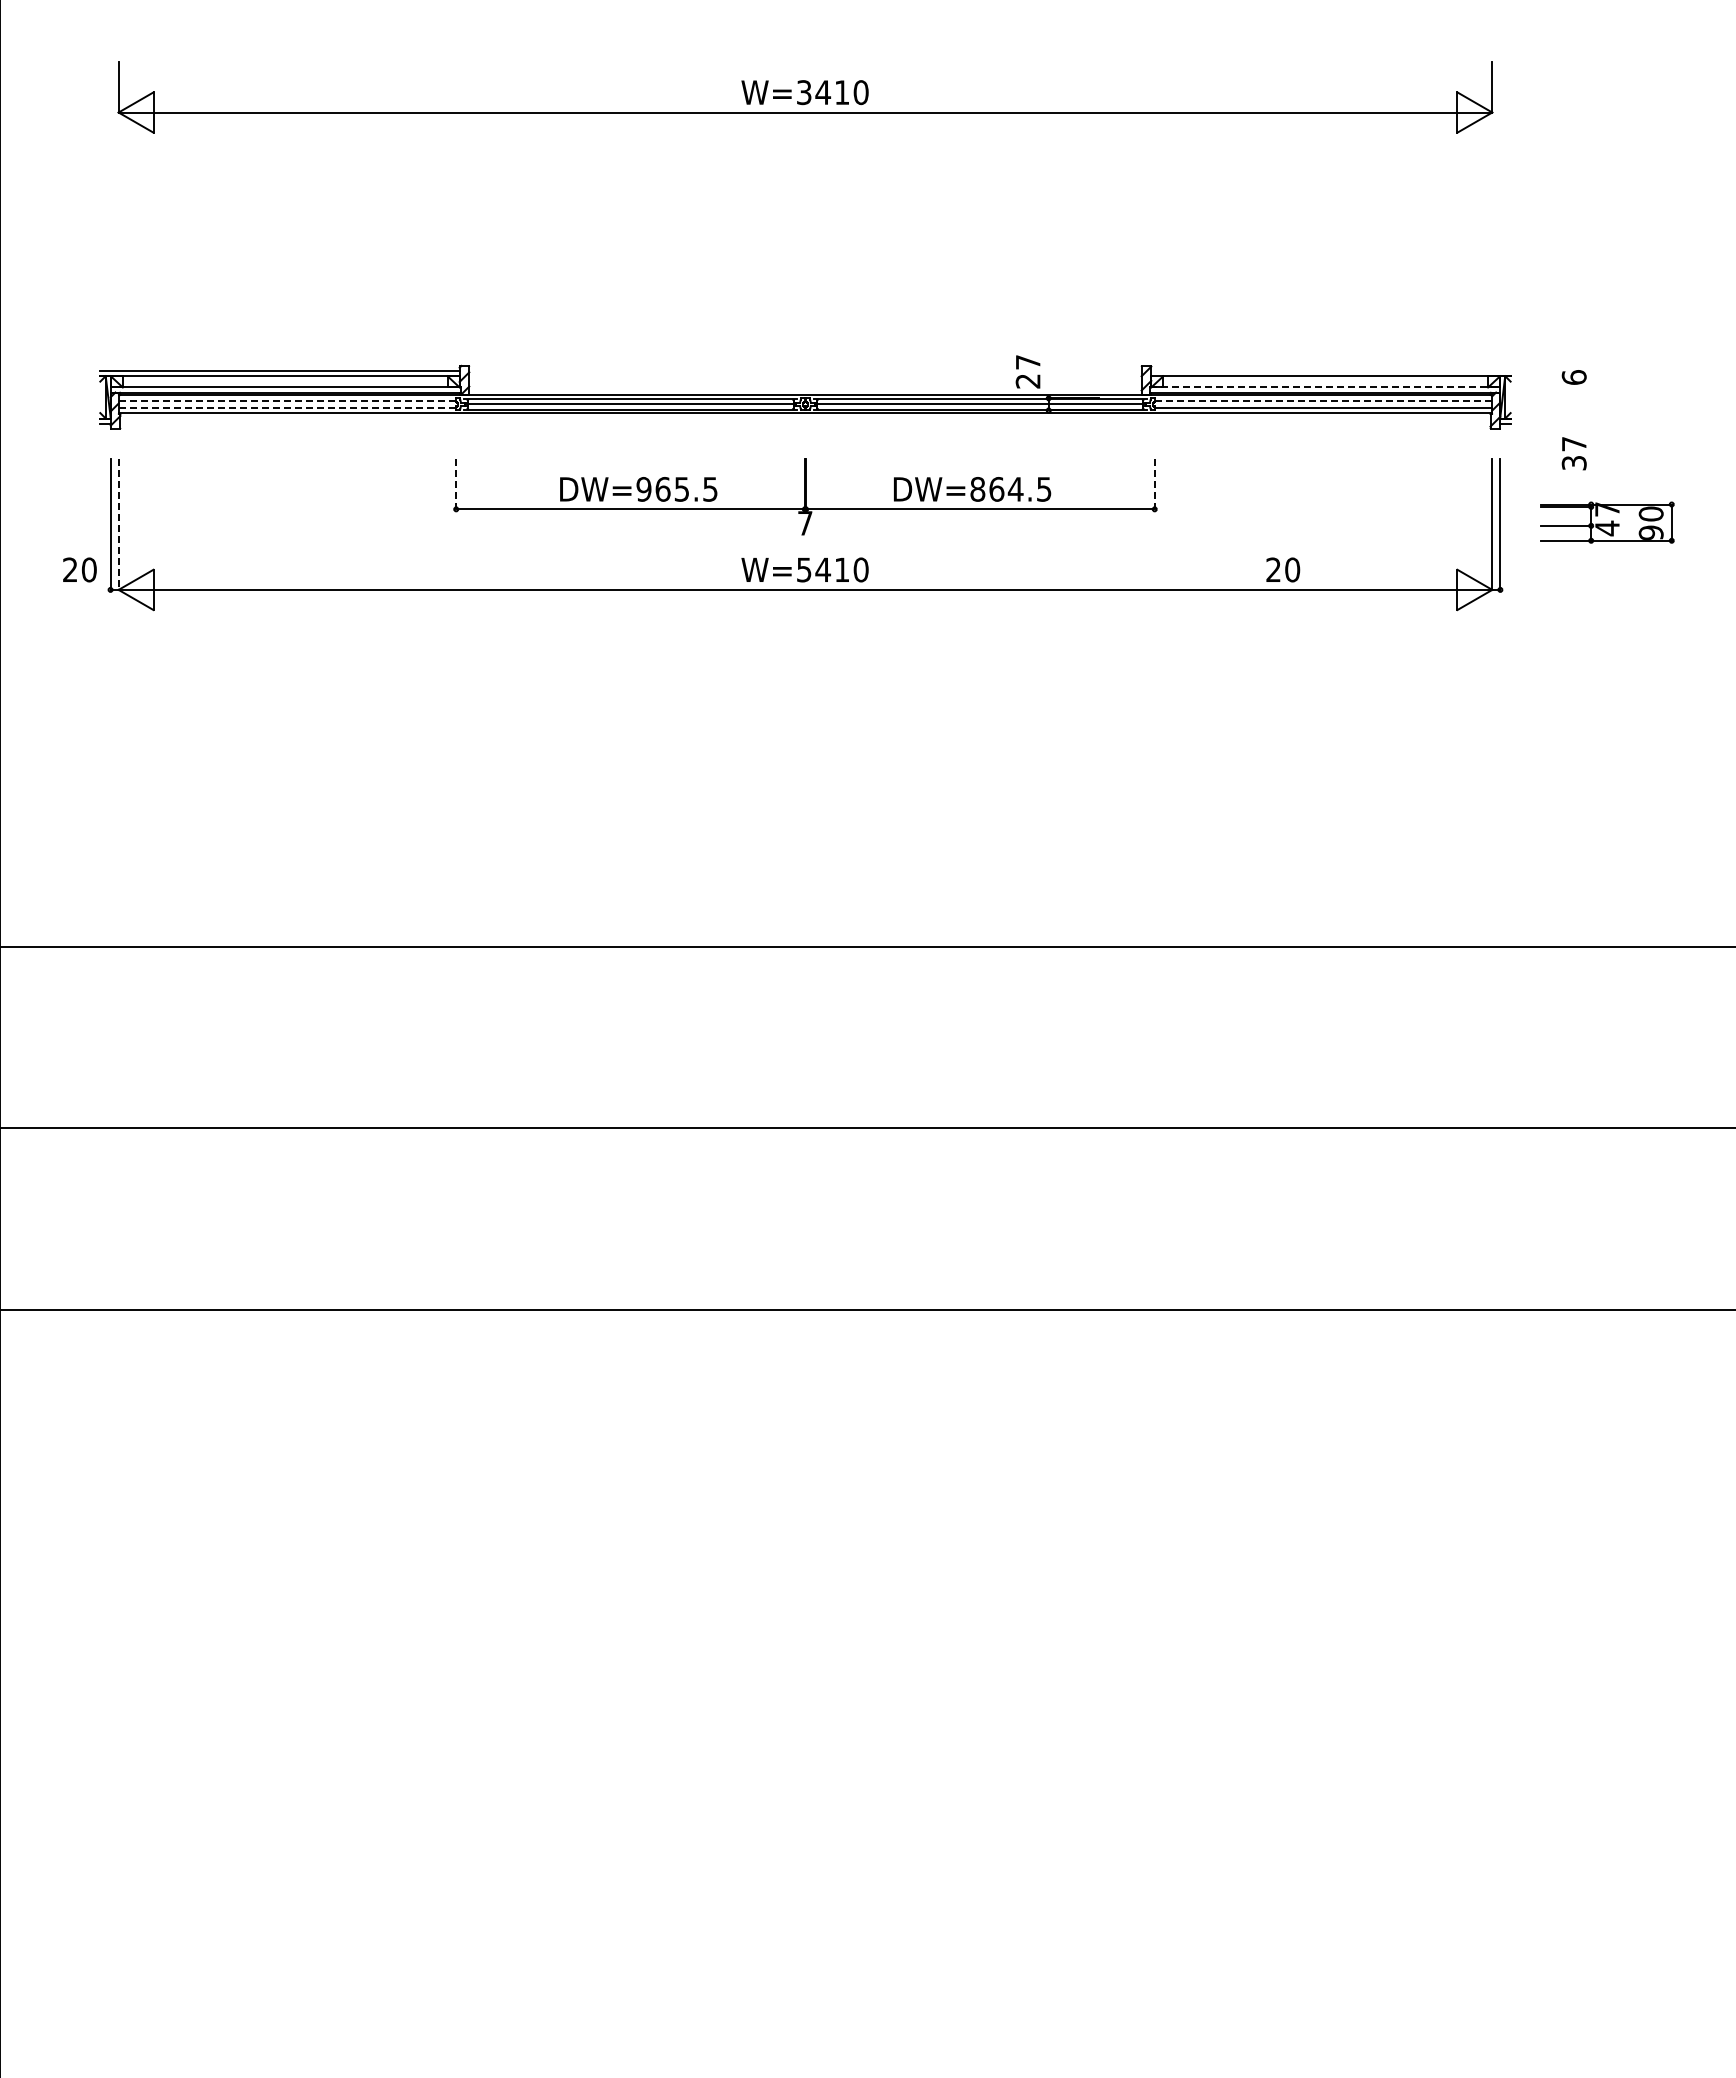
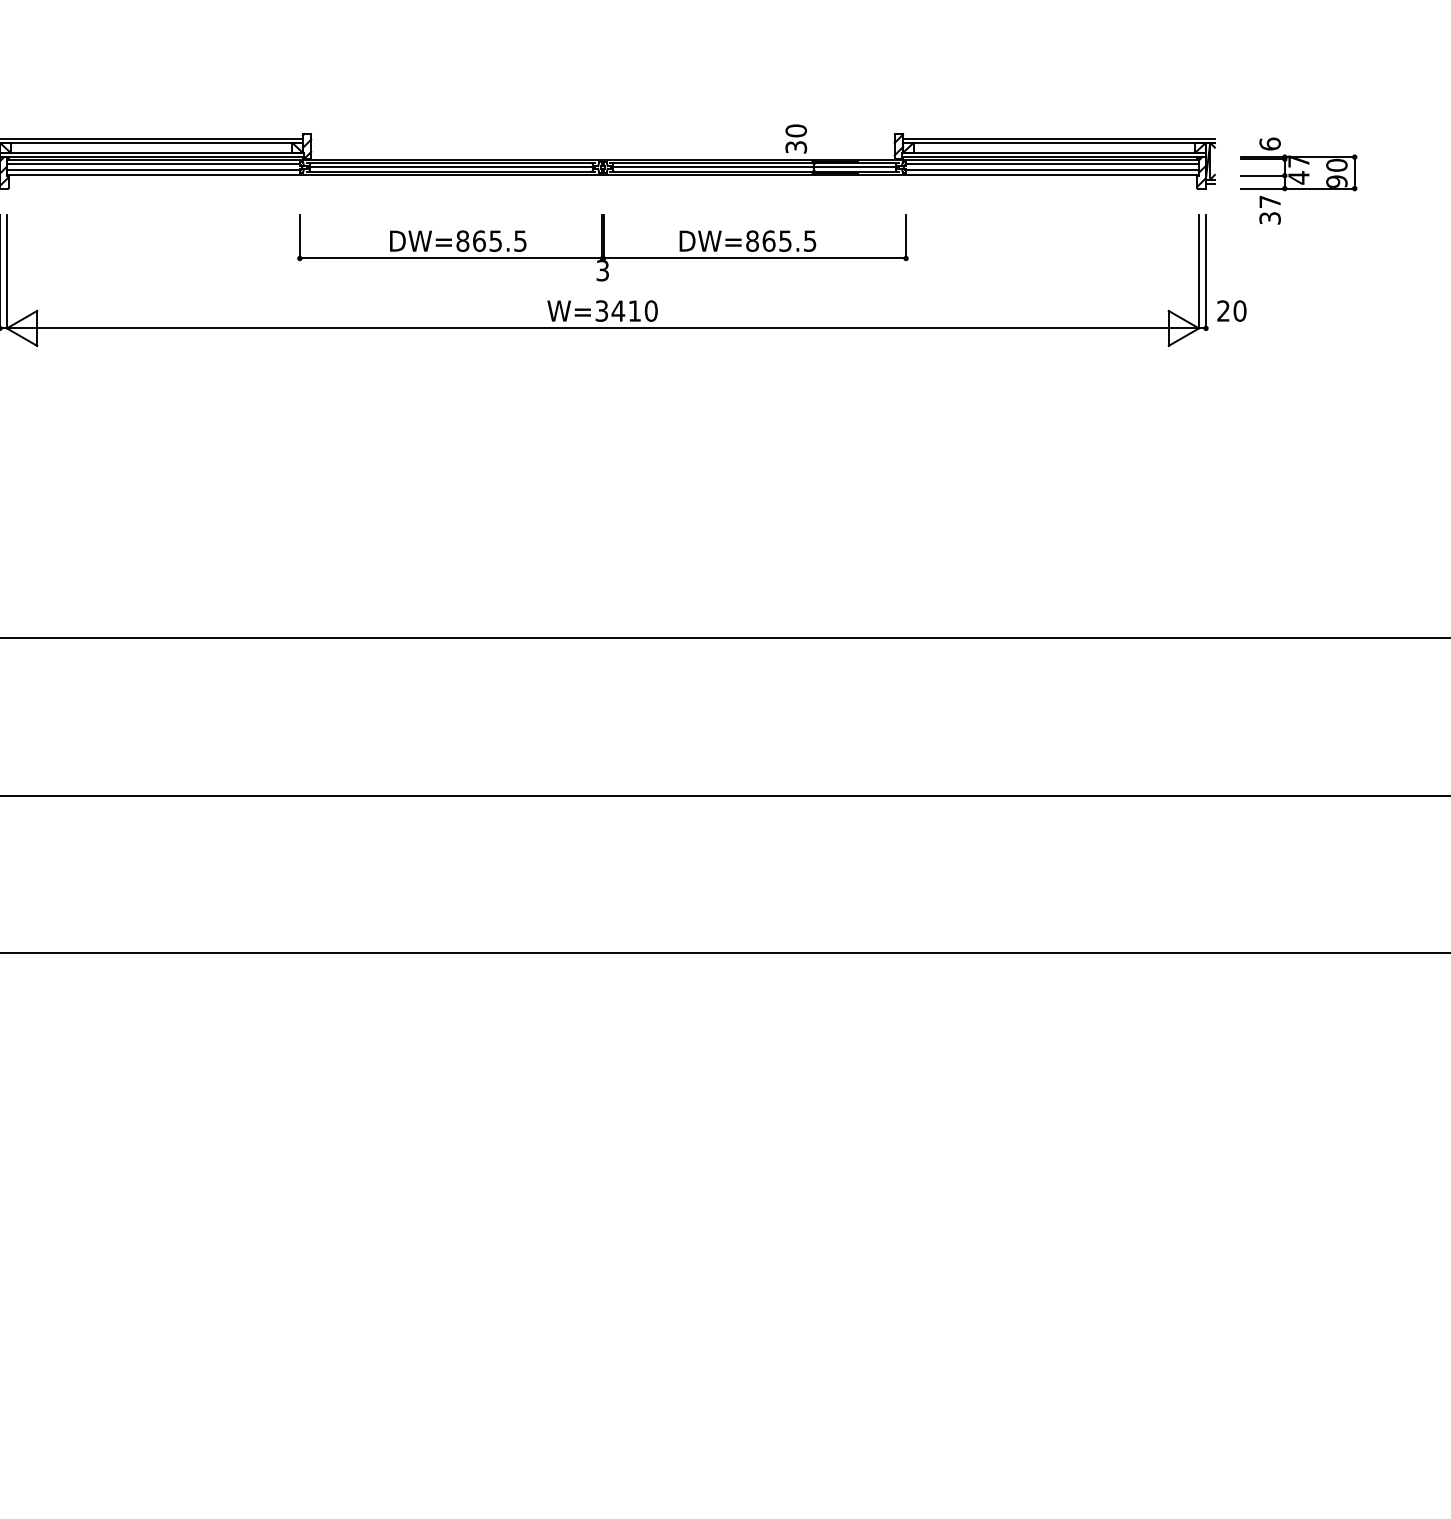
text: (1027, 371) -> (795, 138), 27 -> 30
line: (1330, 371) -> (1058, 138), added
line: (1325, 387) -> (1054, 152), dashed -> solid
line: (287, 400) -> (153, 164), dashed -> solid
line: (1323, 400) -> (1052, 164), dashed -> solid
line: (287, 407) -> (153, 170), dashed -> solid
line: (456, 484) -> (300, 236), dashed -> solid
line: (1154, 484) -> (905, 236), dashed -> solid
text: (643, 489) -> (462, 241), DW=965.5 -> DW=865.5
text: (1015, 489) -> (785, 241), DW=864.5 -> DW=865.5
part: (1607, 522) -> (1298, 172), moved
text: (805, 523) -> (602, 270), 7 -> 3
line: (118, 524) -> (6, 271), dashed -> solid
text: (804, 569) -> (602, 310), W=5410 -> W=3410
text: (1283, 569) -> (1232, 310), moved

